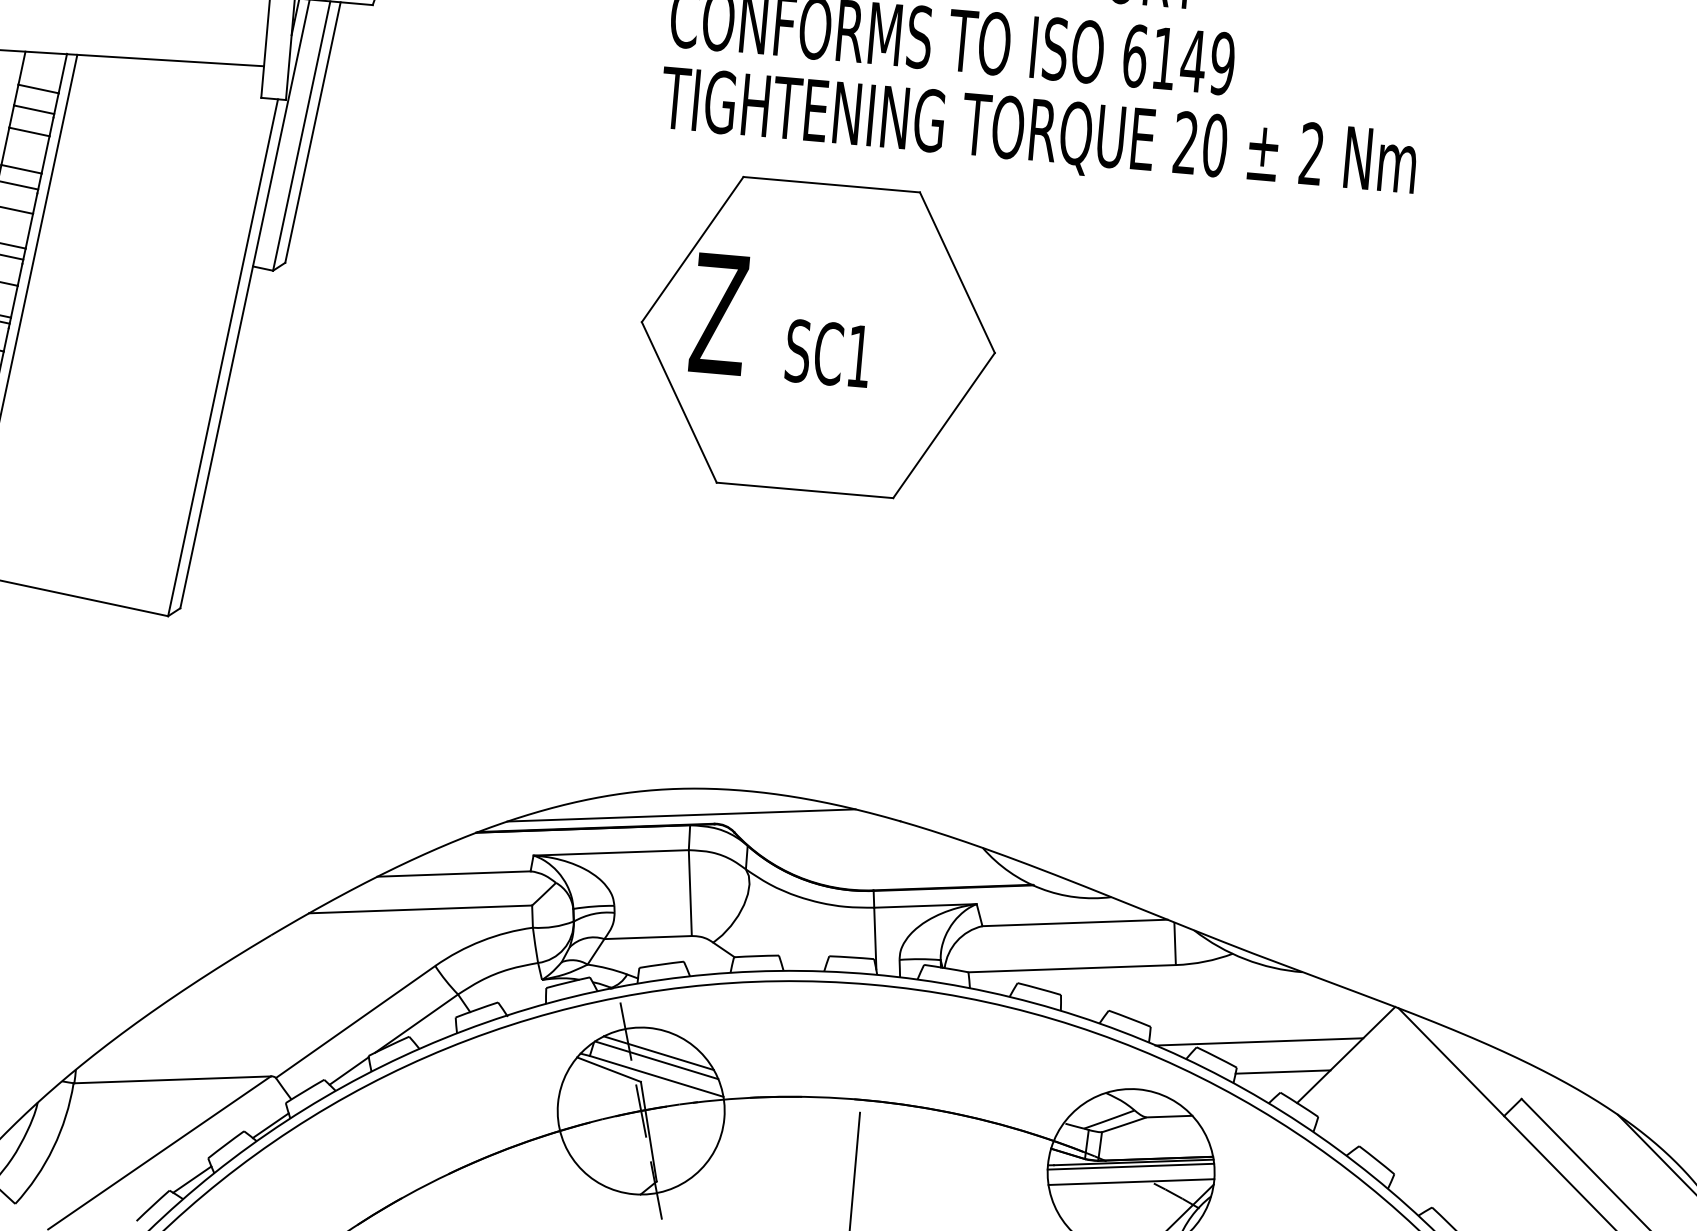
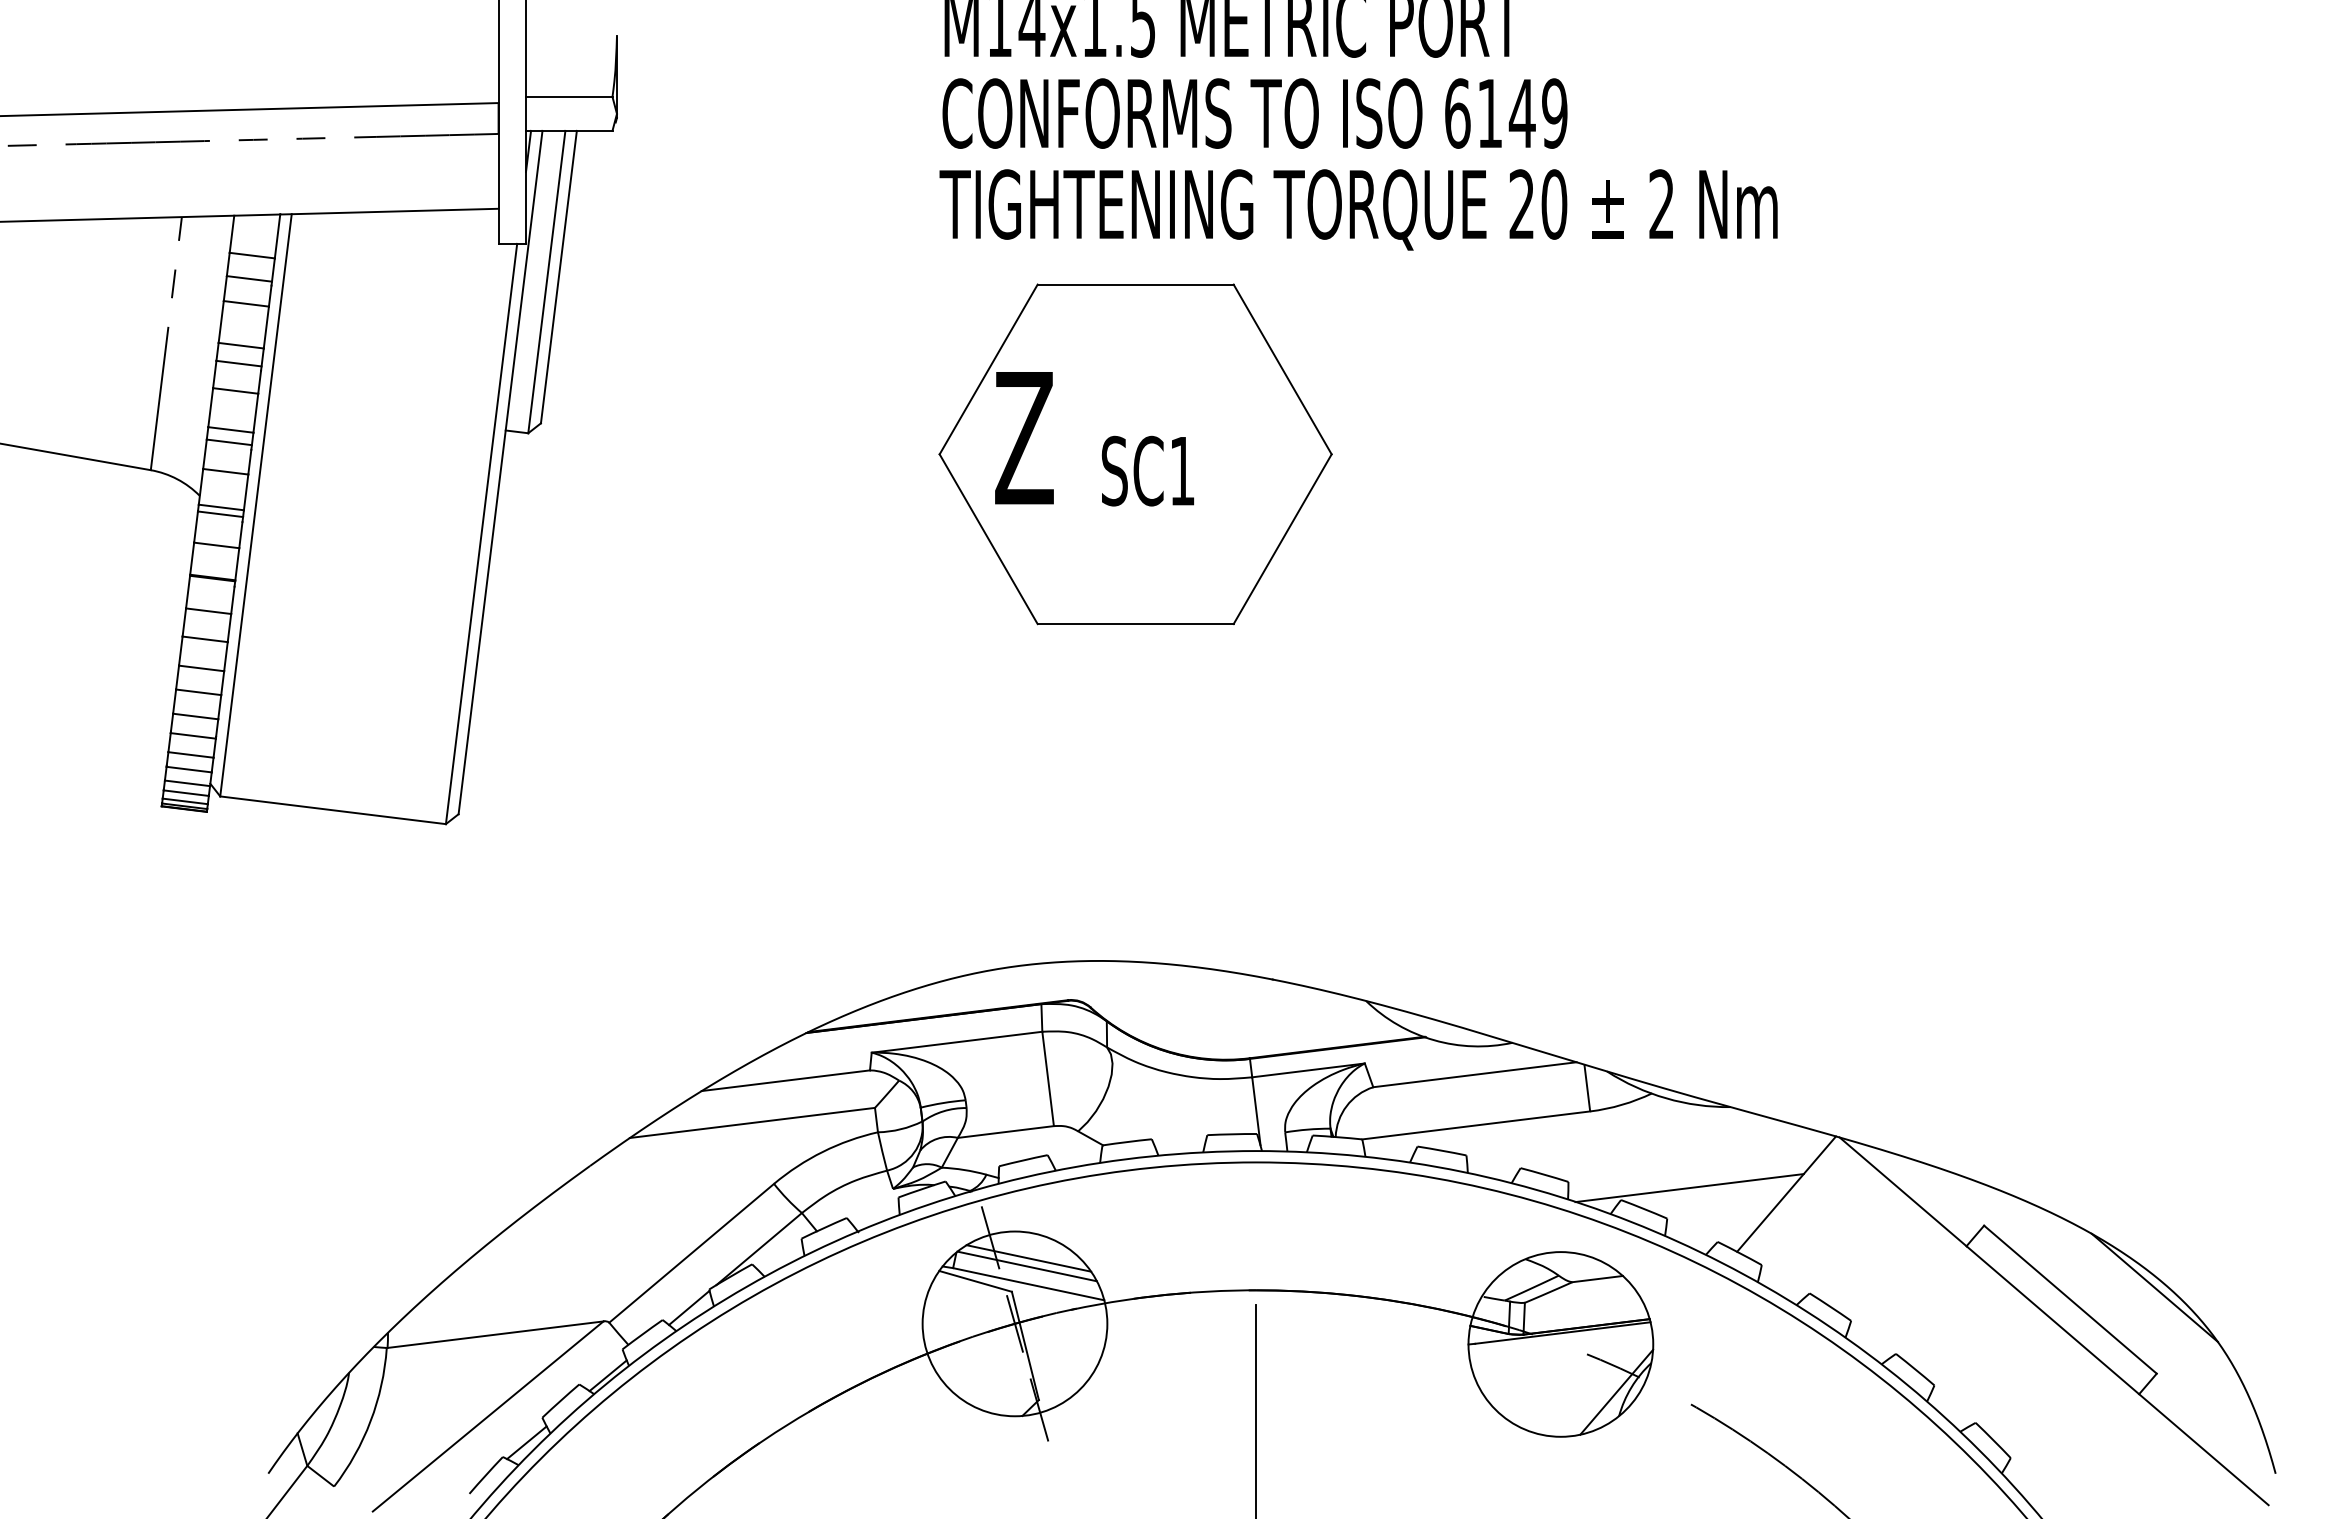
line: (681, 814) -> (1030, 993), removed
line: (1282, 1071) -> (1718, 1218), removed
line: (1130, 1166) -> (1559, 1337), removed
line: (1131, 1181) -> (1562, 1354), removed

